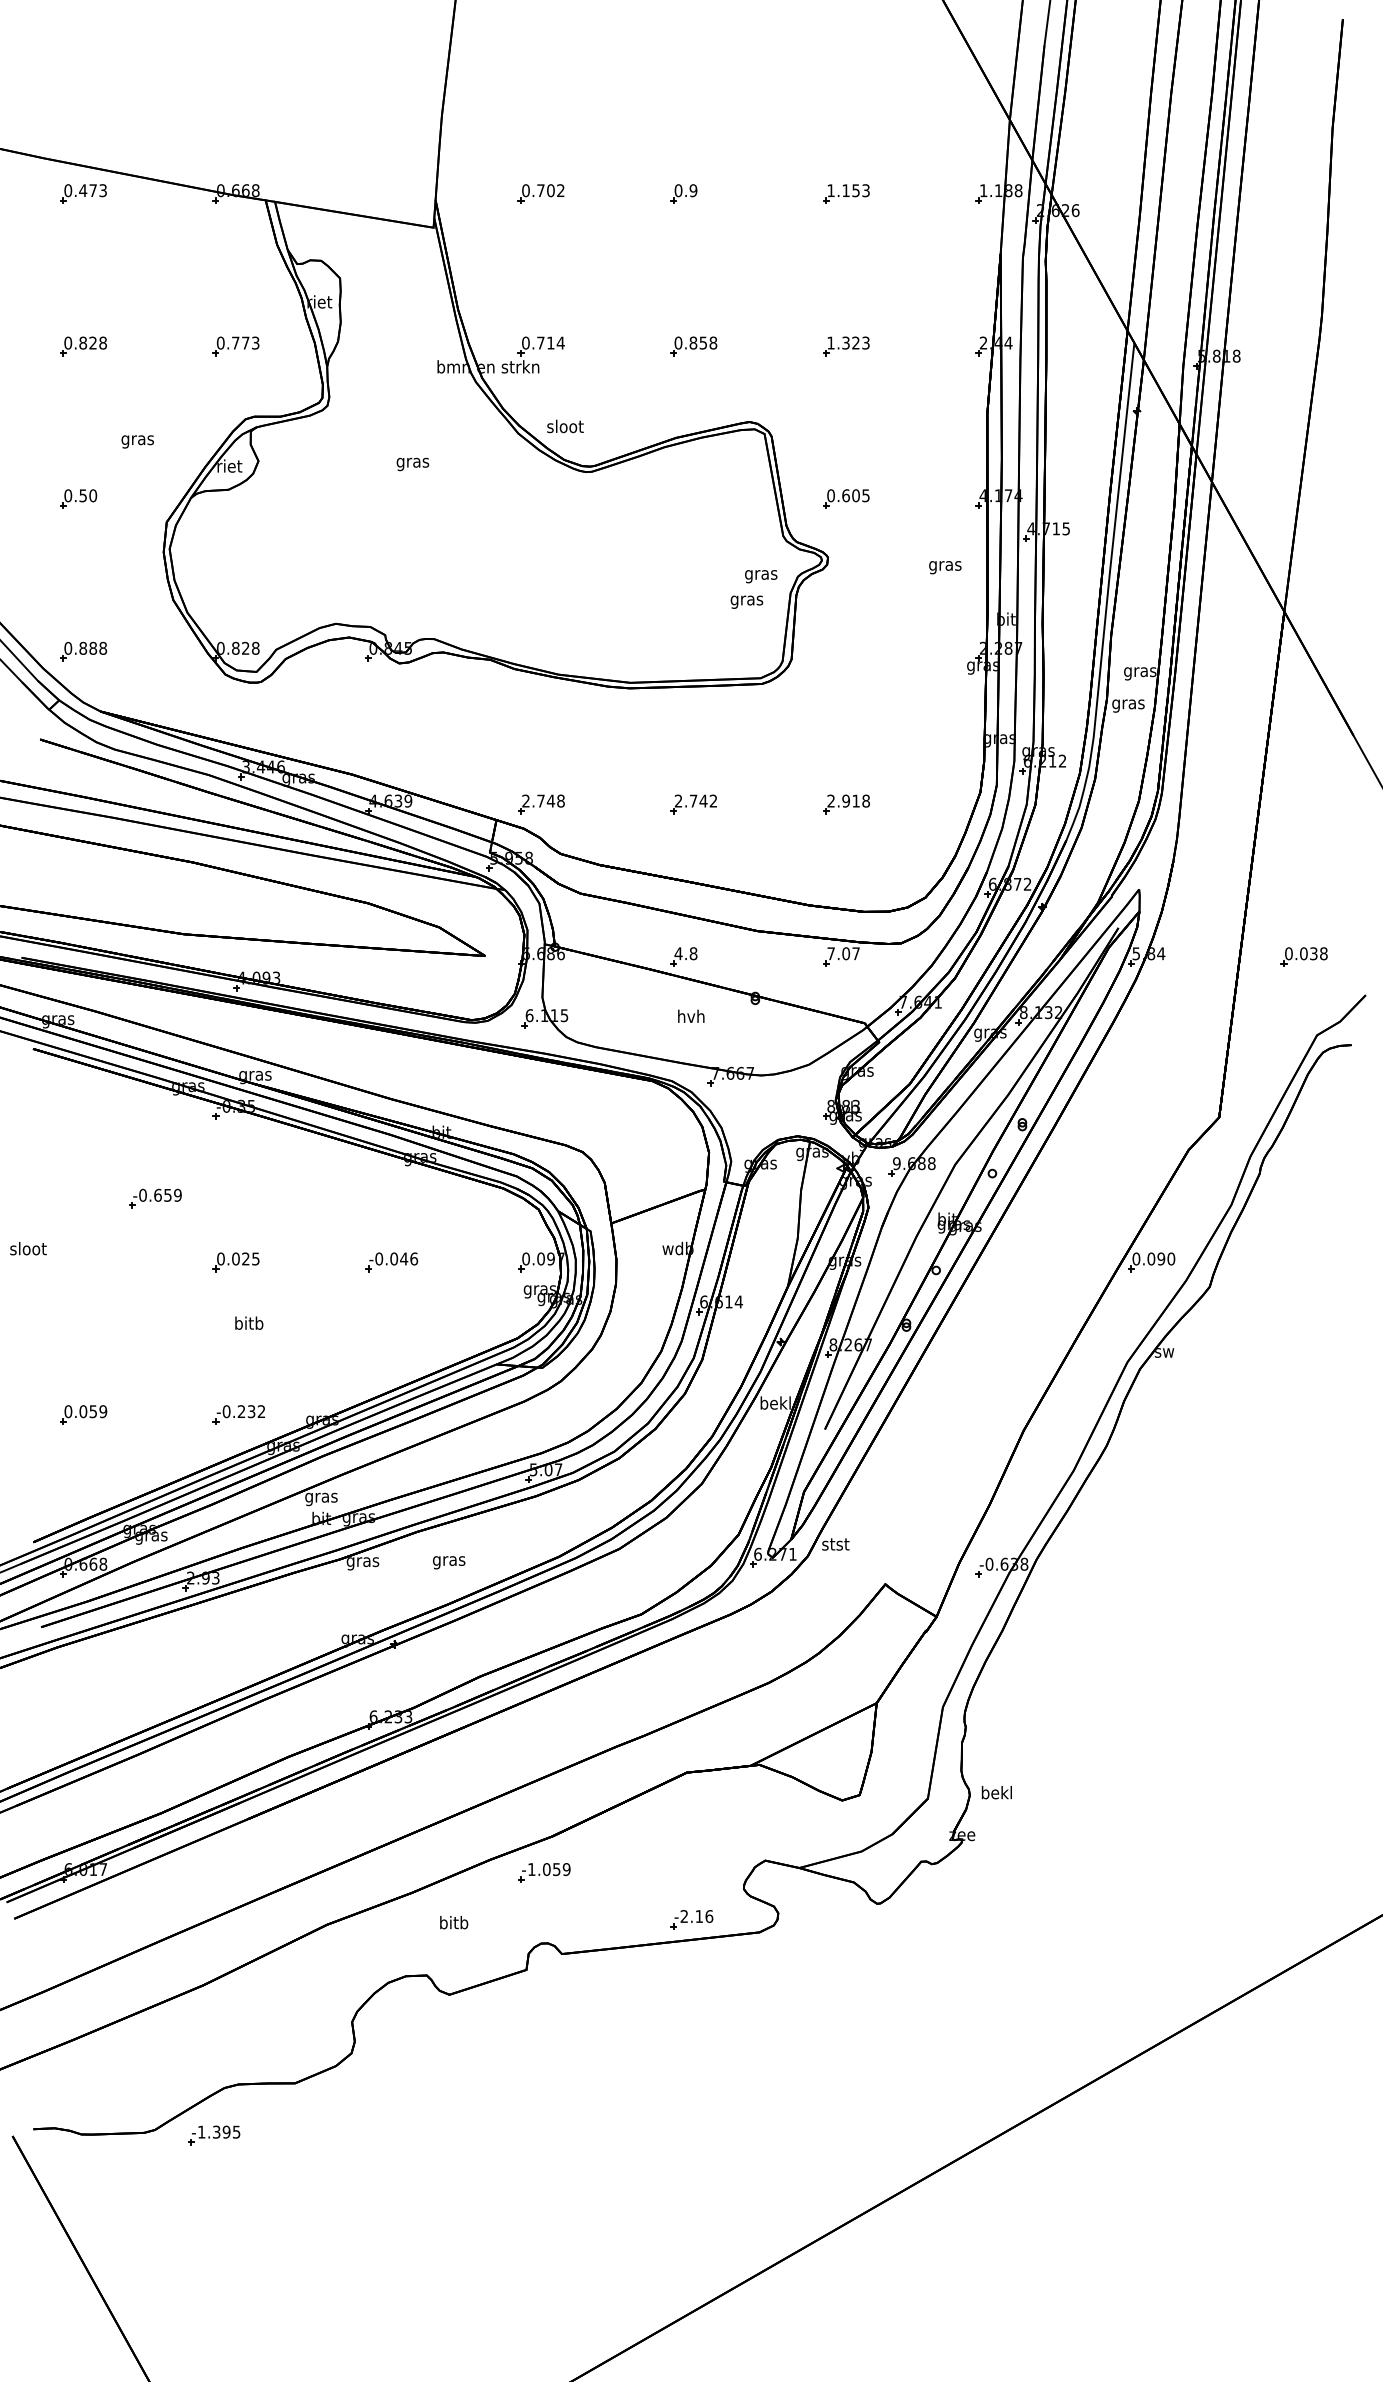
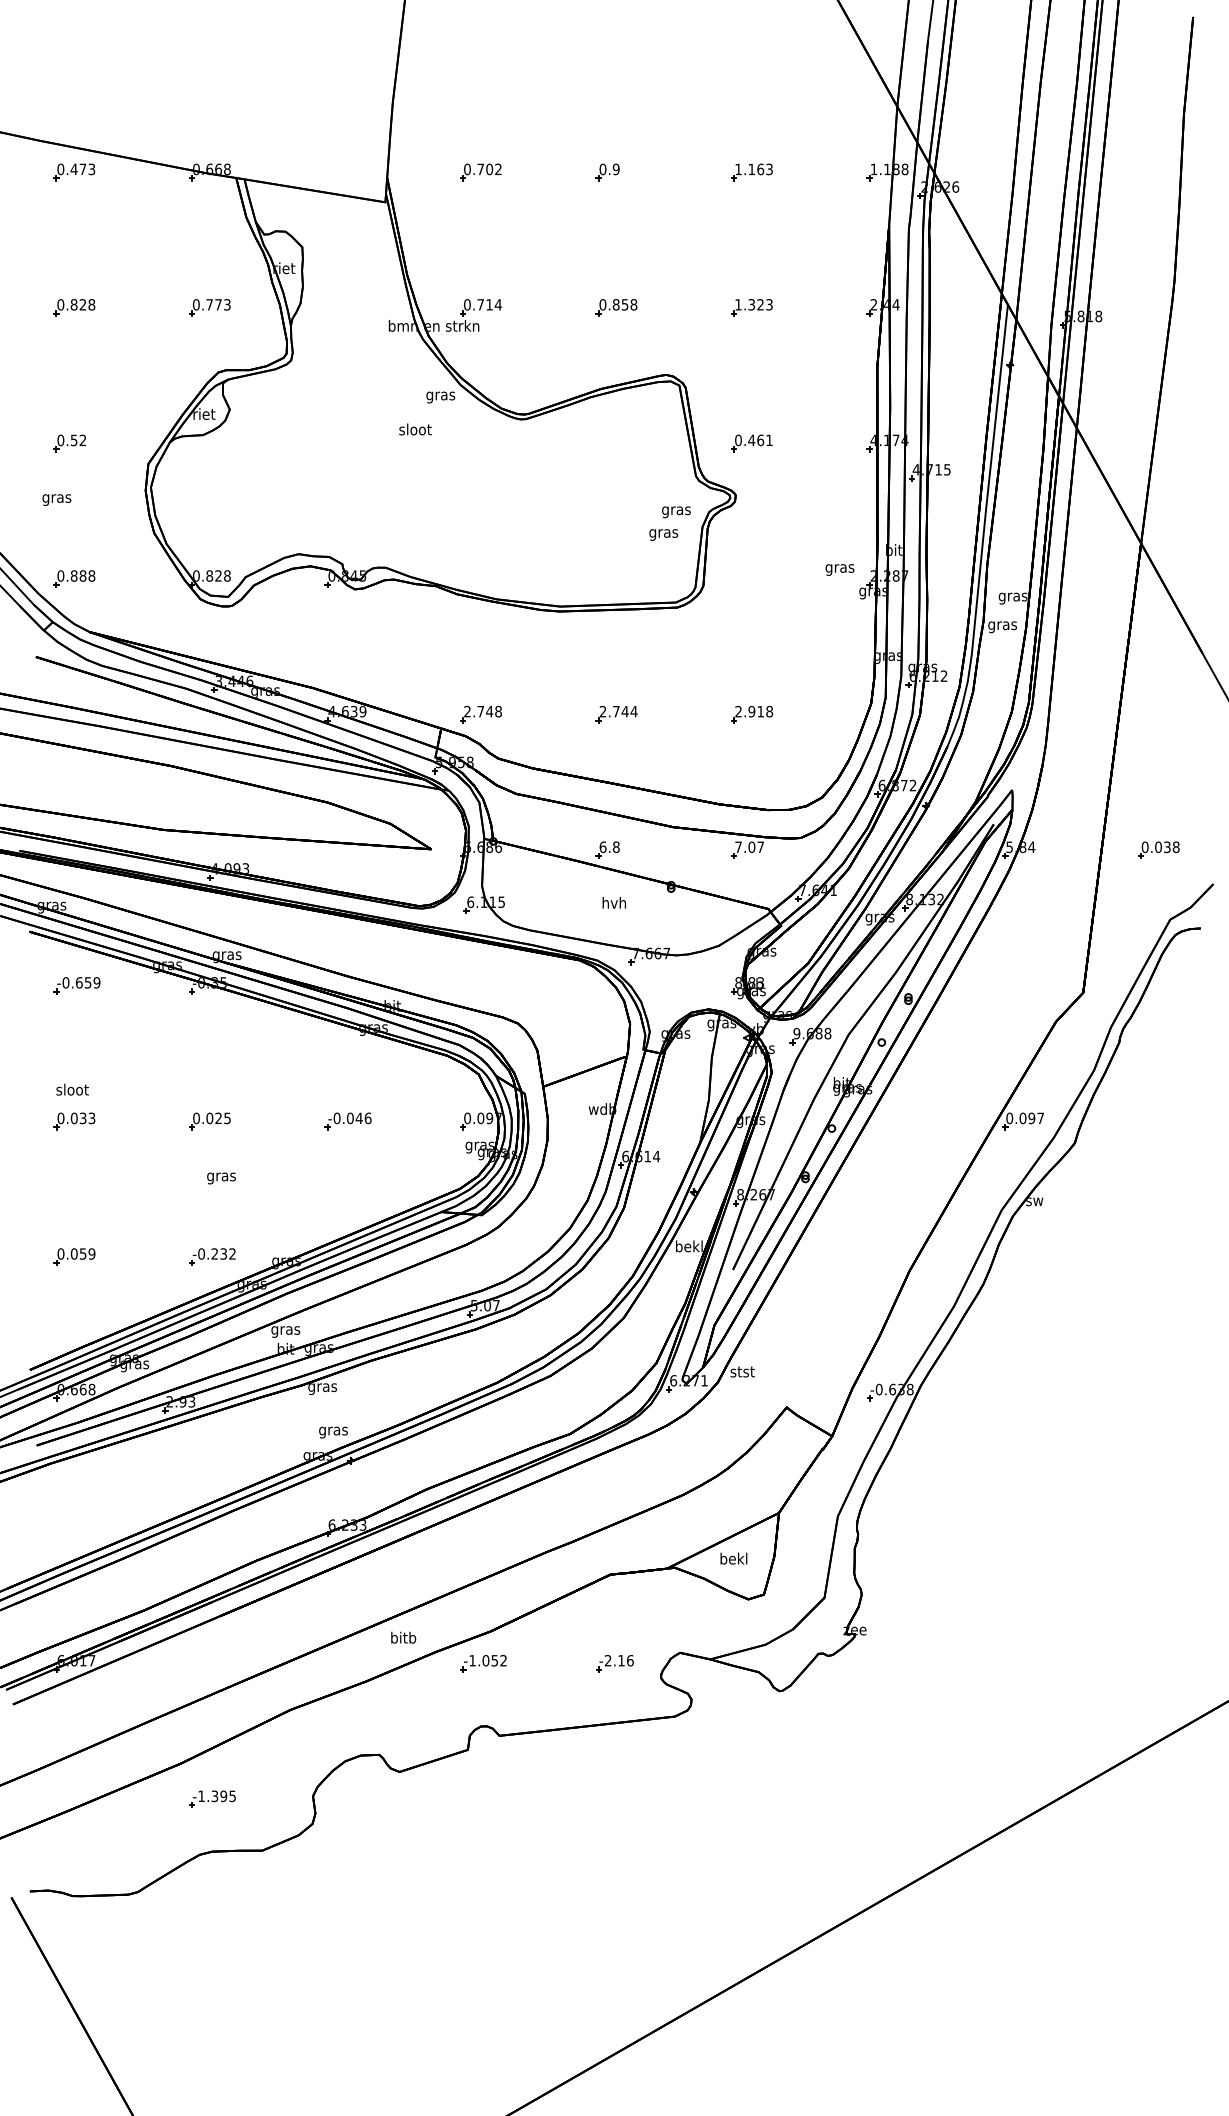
text: (855, 190) -> (760, 169), 1.153 -> 1.163
text: (565, 426) -> (415, 429), moved
text: (137, 441) -> (56, 499), moved
text: (412, 464) -> (440, 397), moved
text: (93, 495) -> (83, 440), 0.50 -> 0.52
text: (855, 495) -> (760, 440), 0.605 -> 0.461
text: (945, 567) -> (840, 569), moved
text: (713, 800) -> (634, 711), 2.742 -> 2.744
text: (678, 953) -> (602, 847), 4.8 -> 6.8
part: (155, 1198) -> (77, 985), moved
text: (28, 1248) -> (72, 1089), moved
text: (1171, 1258) -> (1040, 1117), 0.090 -> 0.097
part: (83, 1262) -> (74, 1121), added
text: (248, 1324) -> (220, 1176), bitb -> gras
text: (449, 1562) -> (333, 1432), moved
text: (996, 1792) -> (733, 1558), moved
text: (566, 1869) -> (503, 1660), -1.059 -> -1.052
part: (691, 1919) -> (614, 1663), moved
text: (454, 1922) -> (403, 1637), moved
part: (214, 2135) -> (212, 1799), moved

